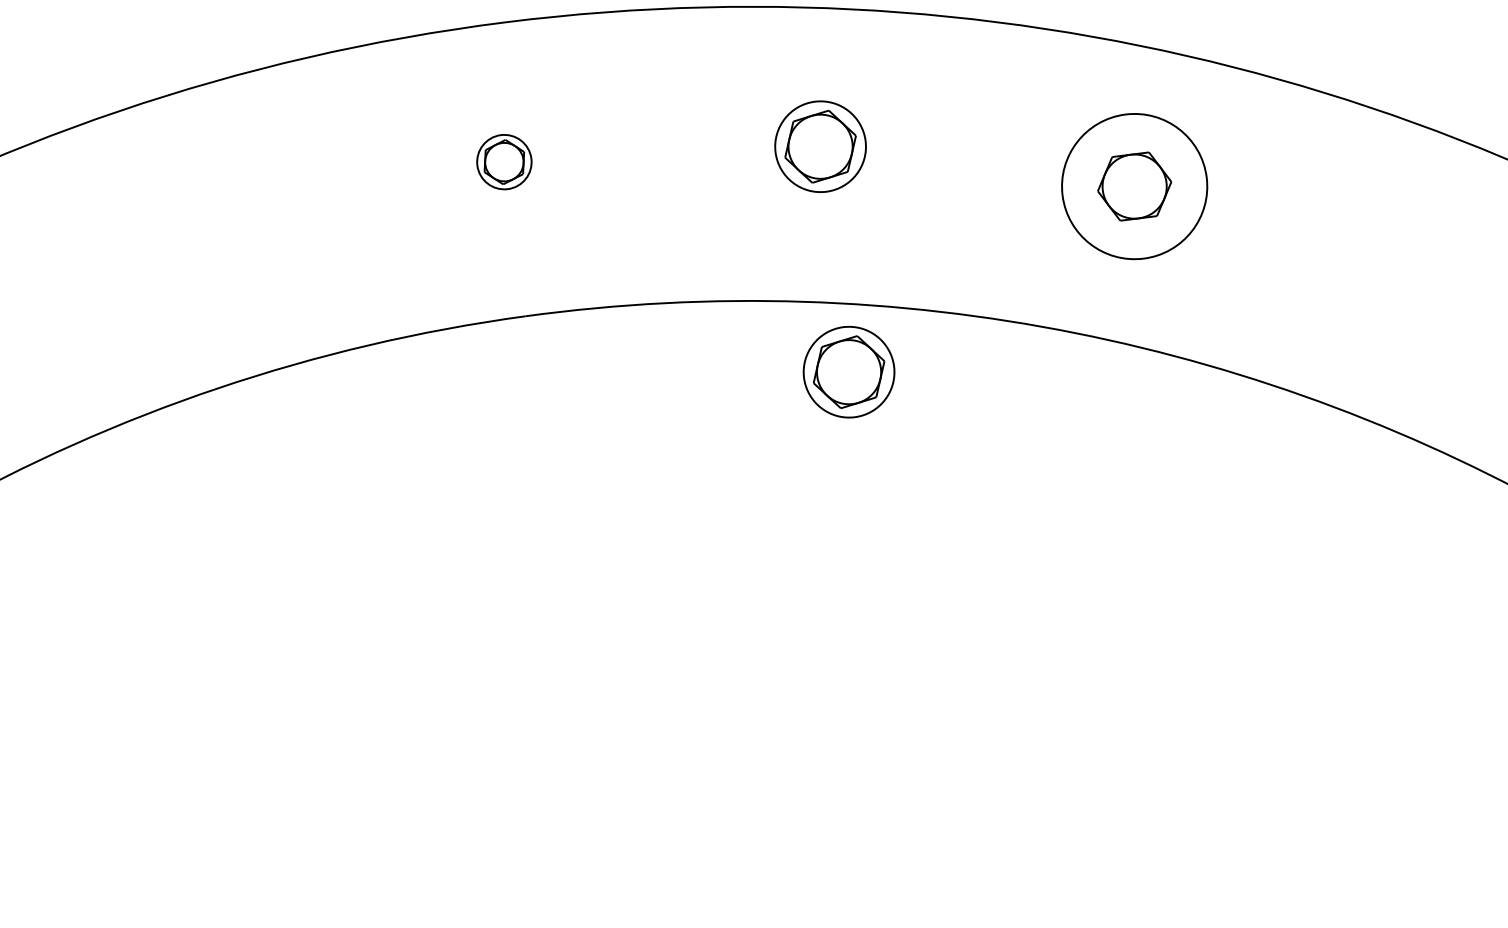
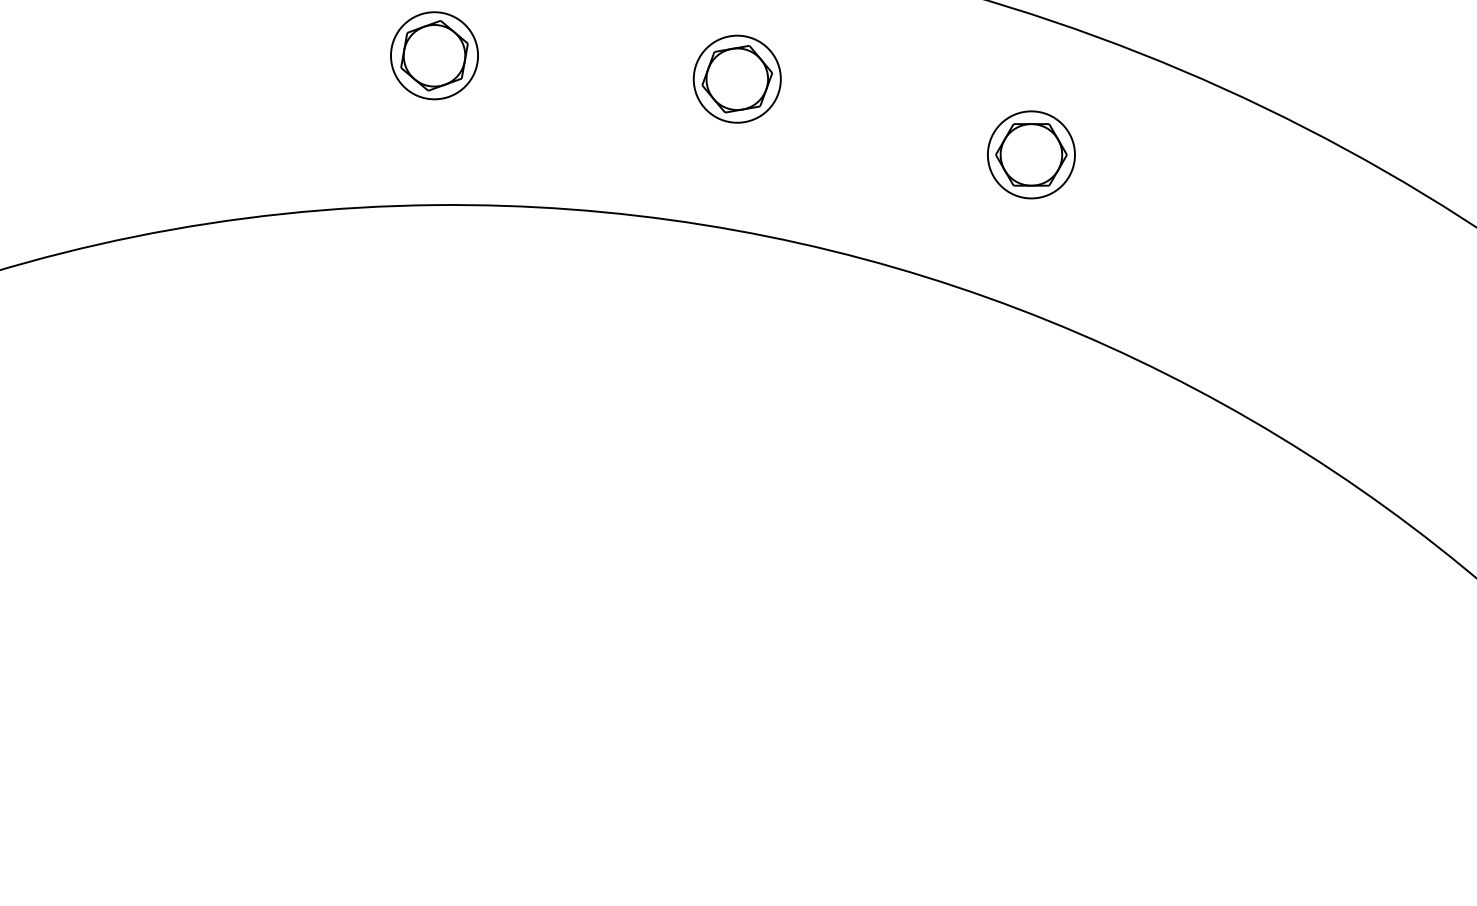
part: (504, 161) -> (434, 55), size x1.67
circle: (1133, 186) -> (1030, 154), size x0.62
part: (848, 371) -> (736, 296), removed

